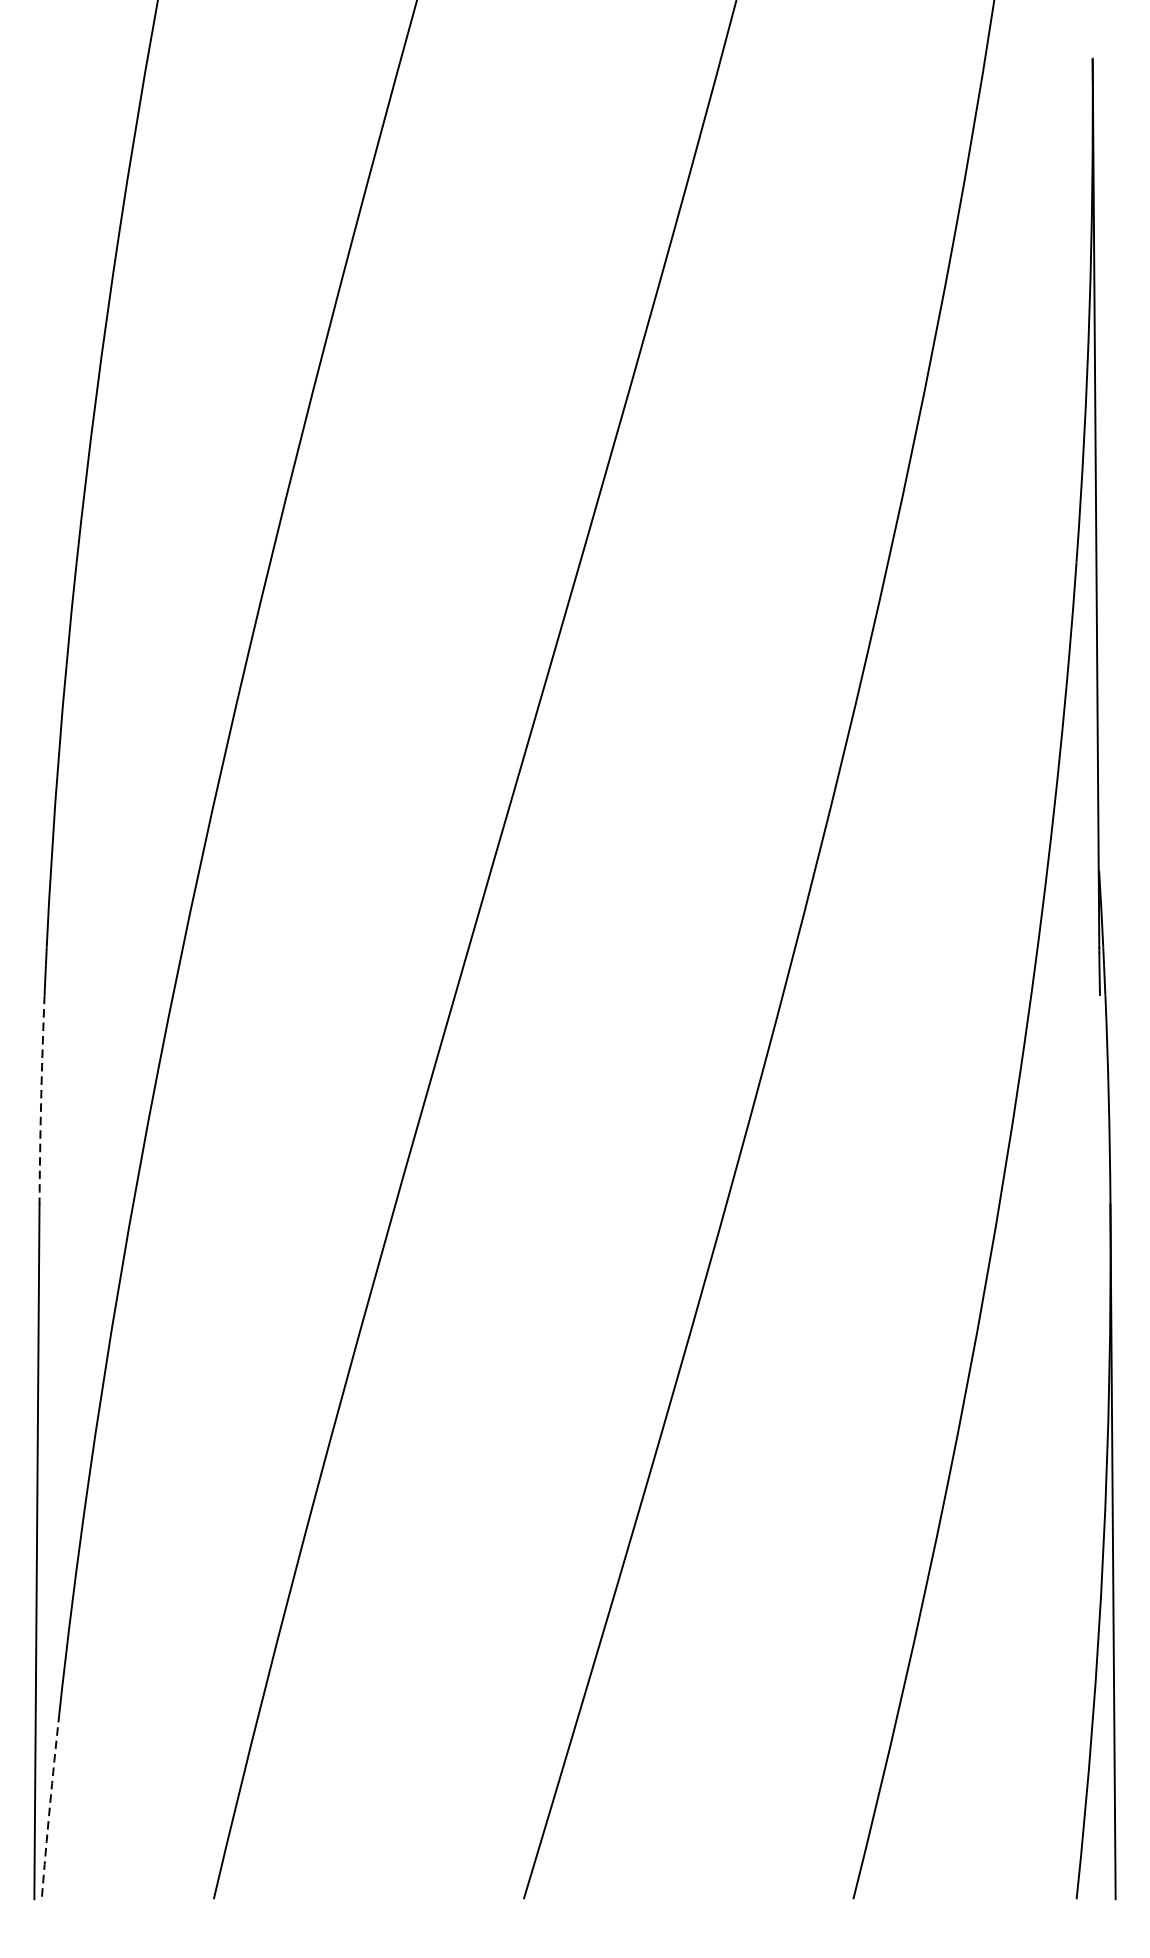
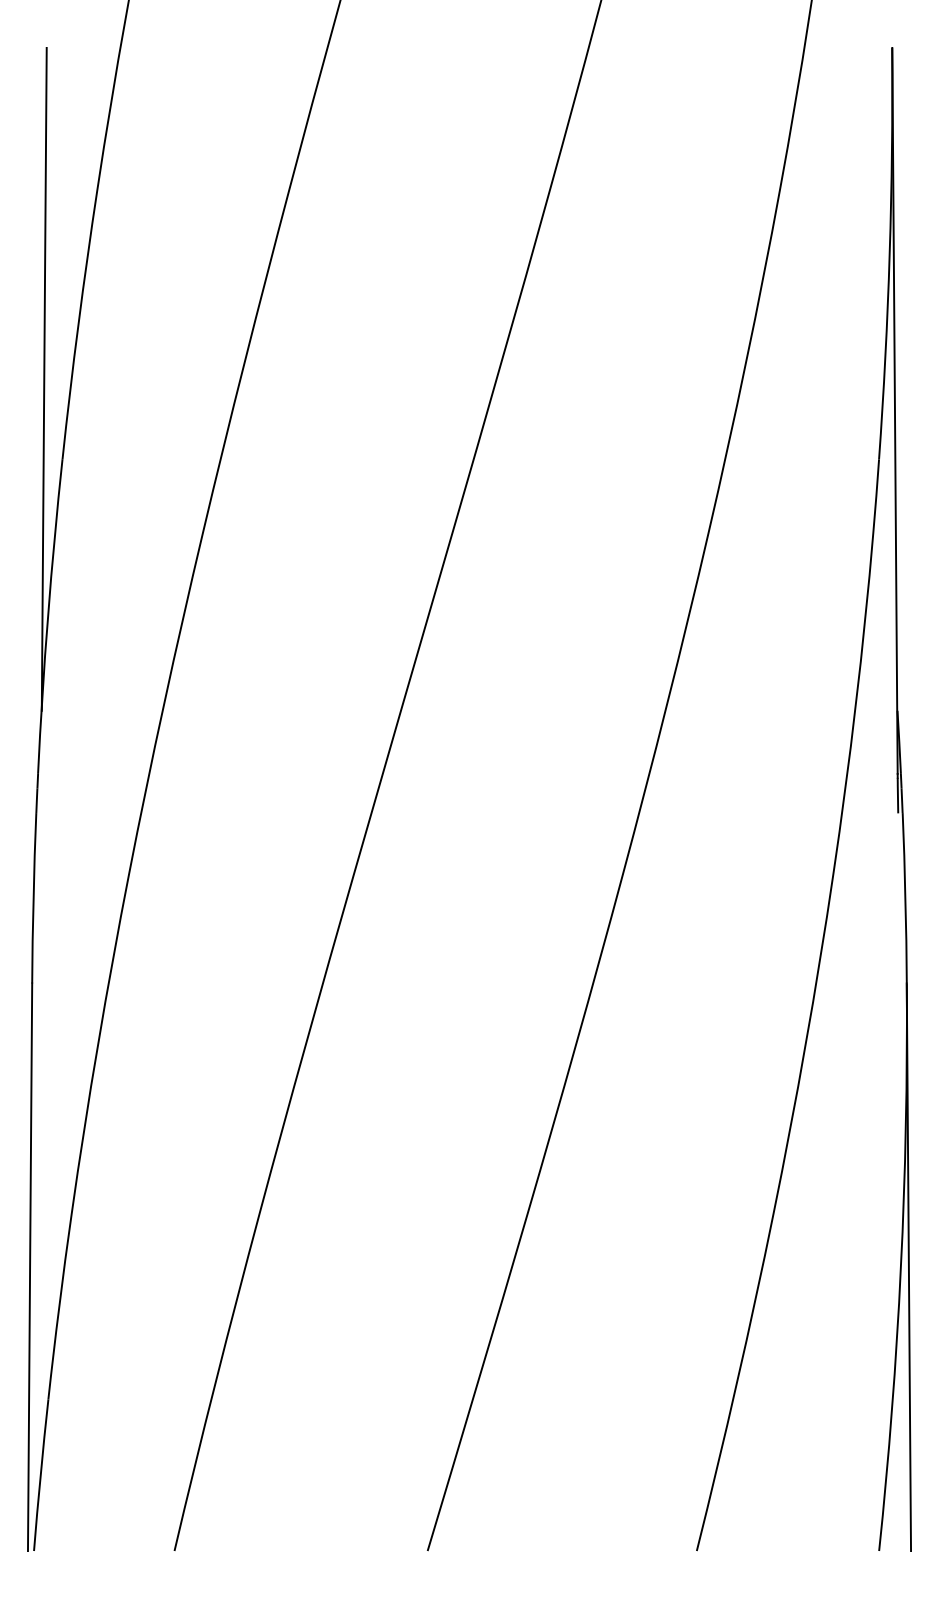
line: (53, 463) -> (43, 378), added
arc: (41, 1100) -> (33, 898), dashed -> solid
arc: (49, 1806) -> (40, 1475), dashed -> solid

